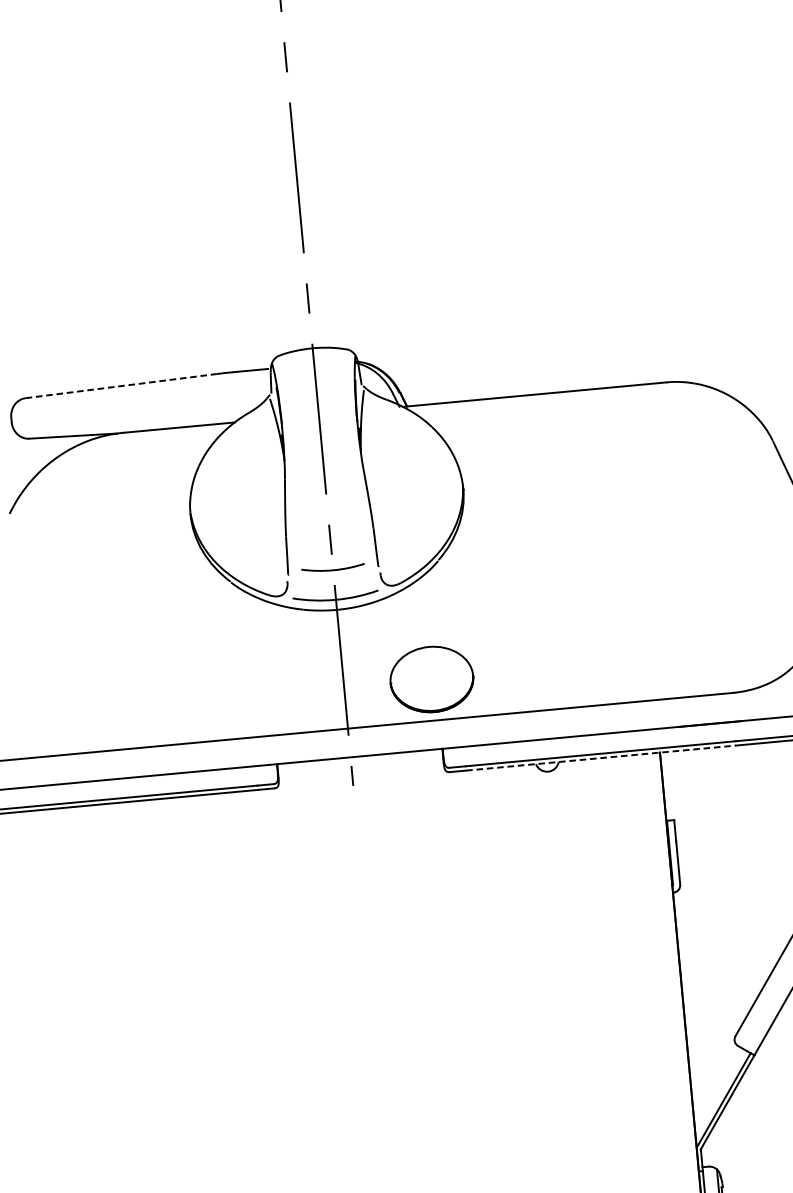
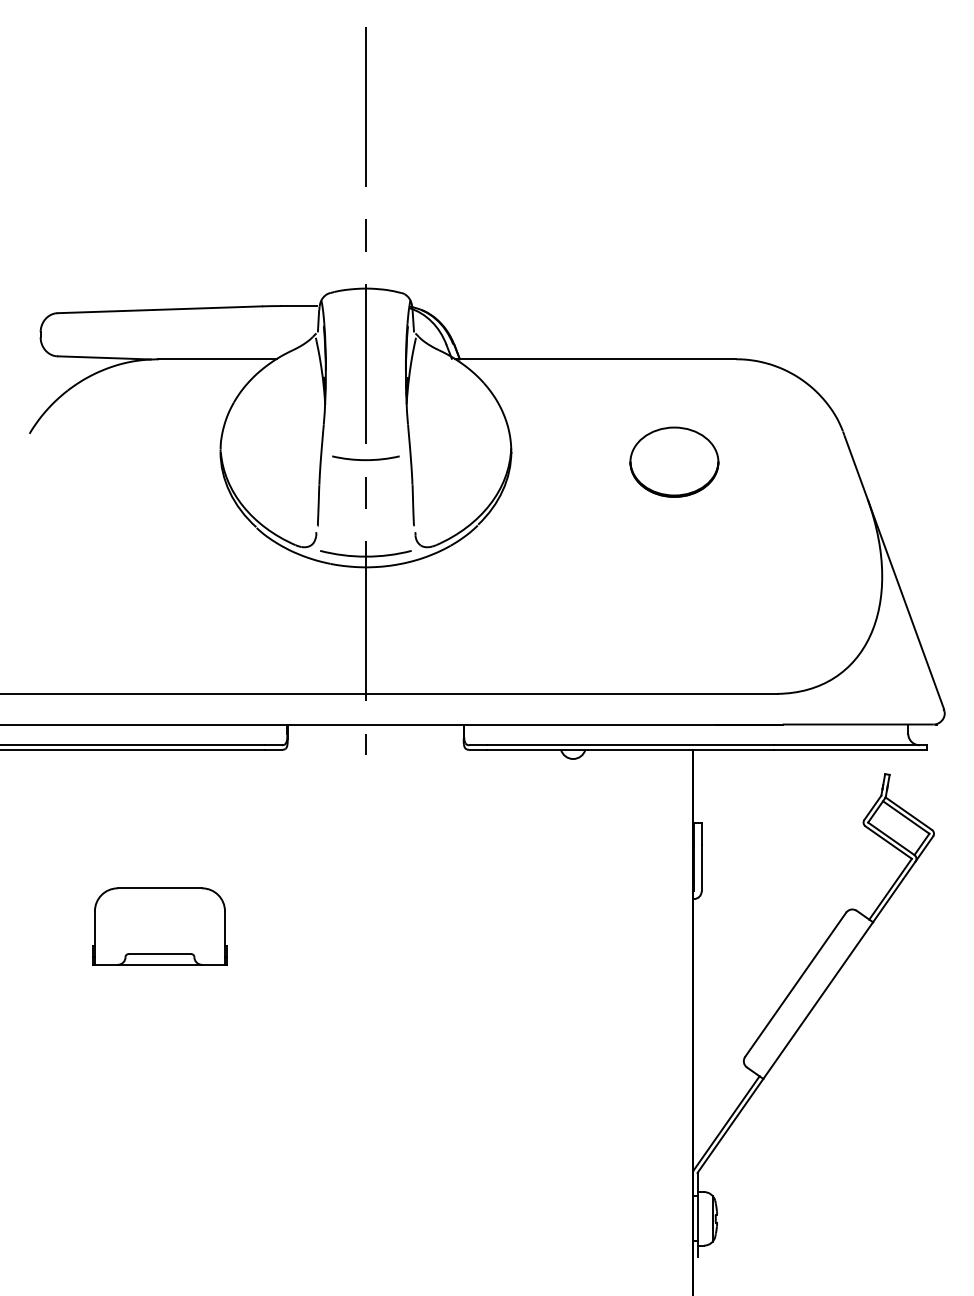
line: (121, 385) -> (160, 309), dashed -> solid
curve: (332, 569) -> (365, 459), moved
part: (431, 678) -> (674, 461), moved
line: (601, 757) -> (630, 749), dashed -> solid
part: (174, 964) -> (159, 926), added

